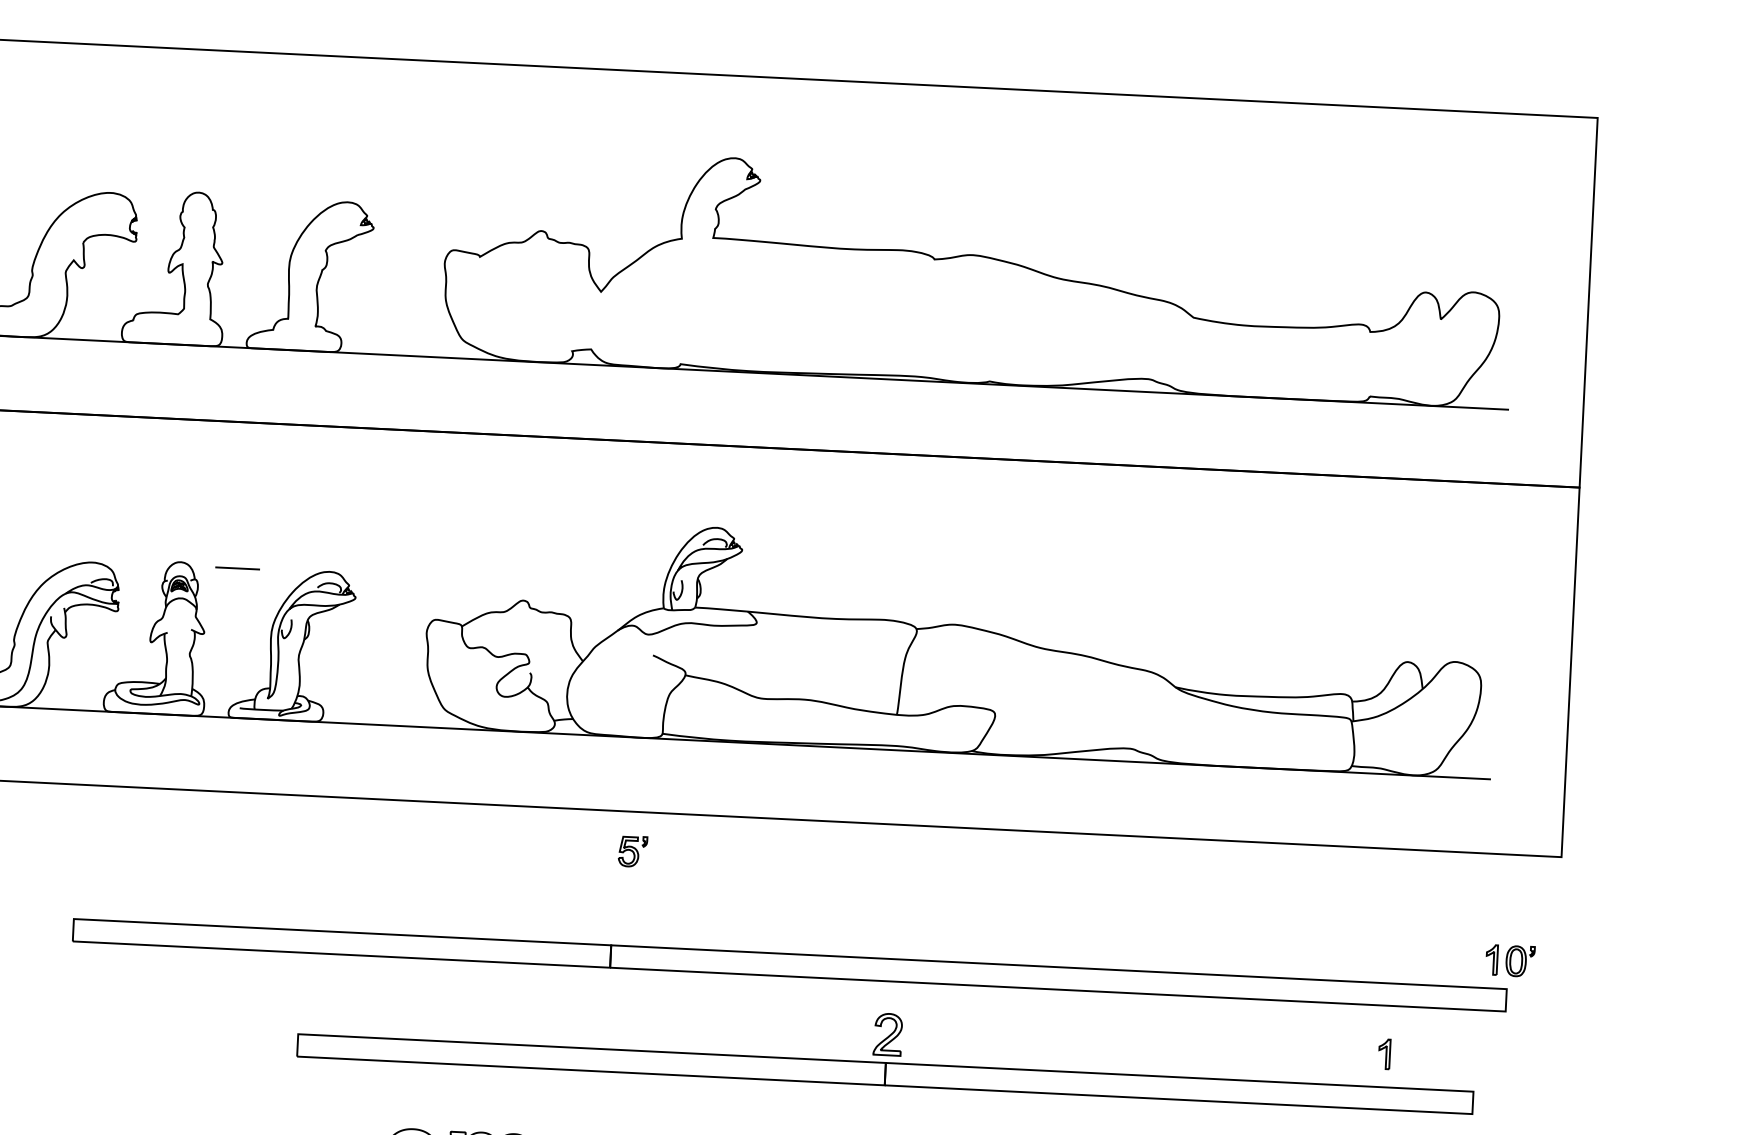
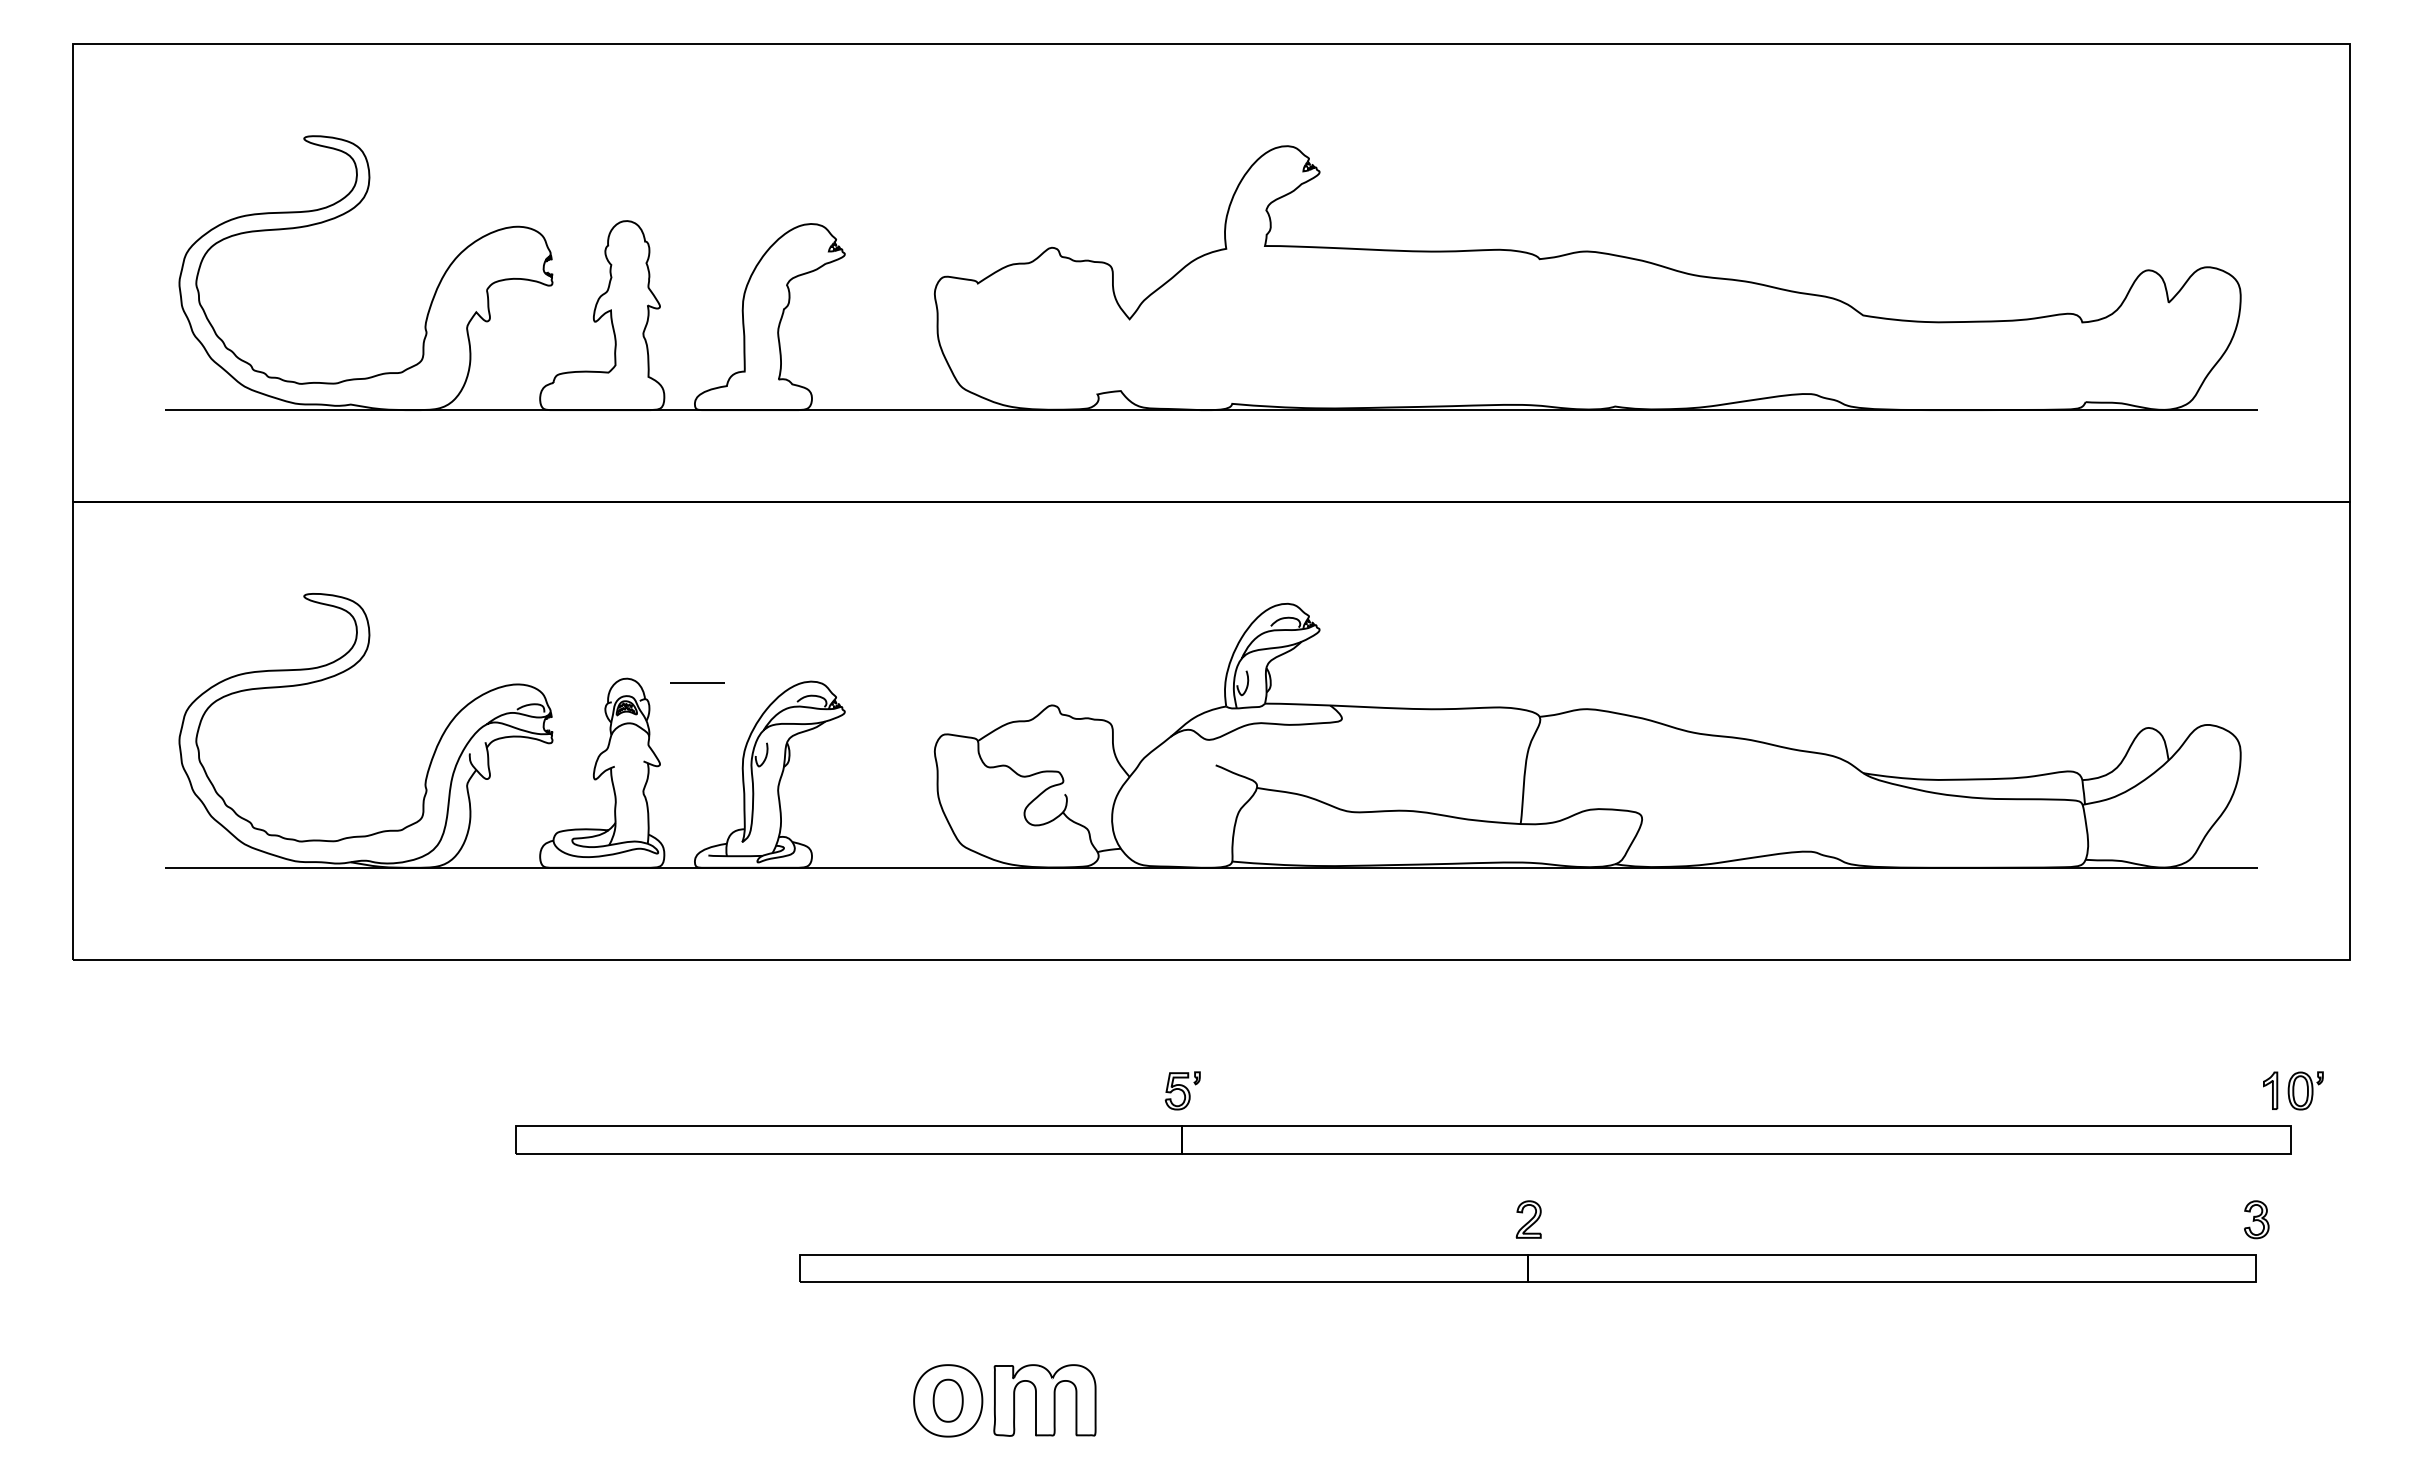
part: (632, 851) -> (1182, 1090), moved
part: (887, 1034) -> (1528, 1219), size x0.71
part: (1384, 1053) -> (2143, 1213), removed
part: (1475, 1063) -> (2256, 1219), added

